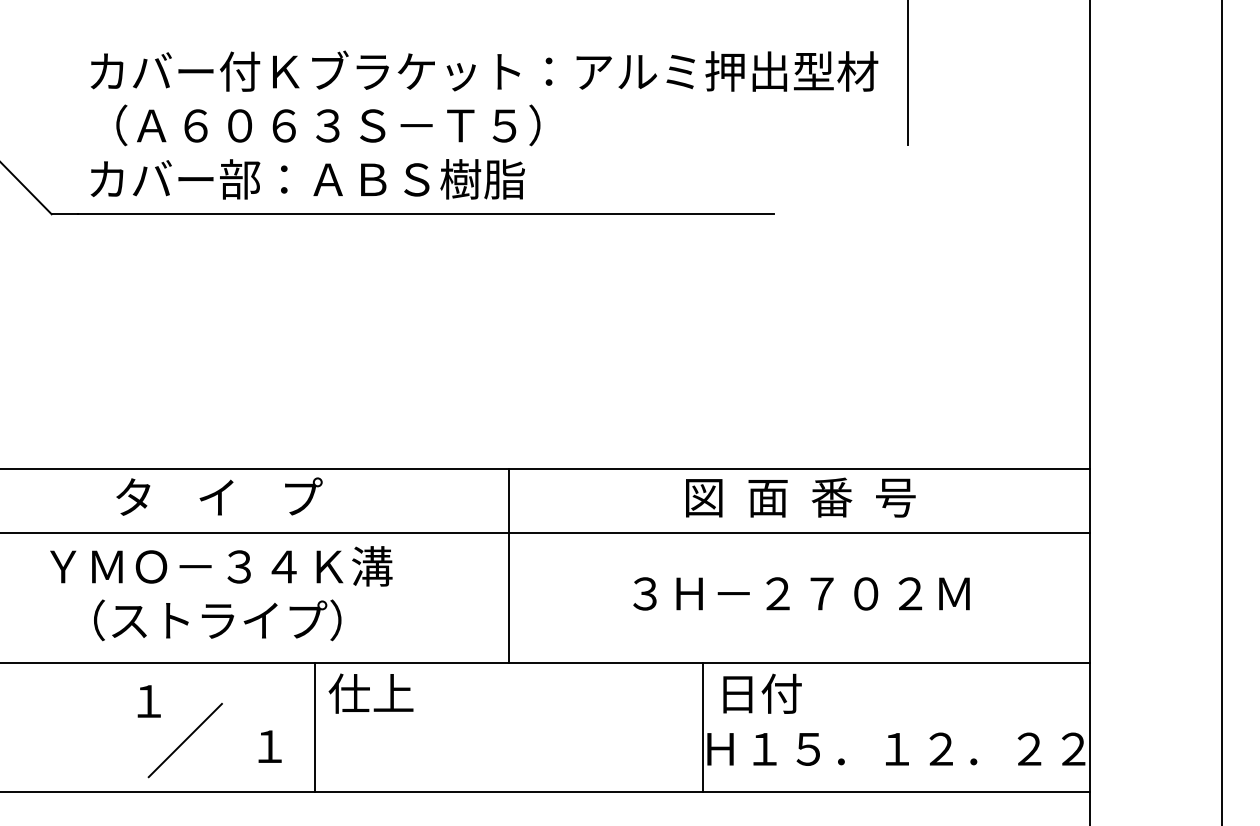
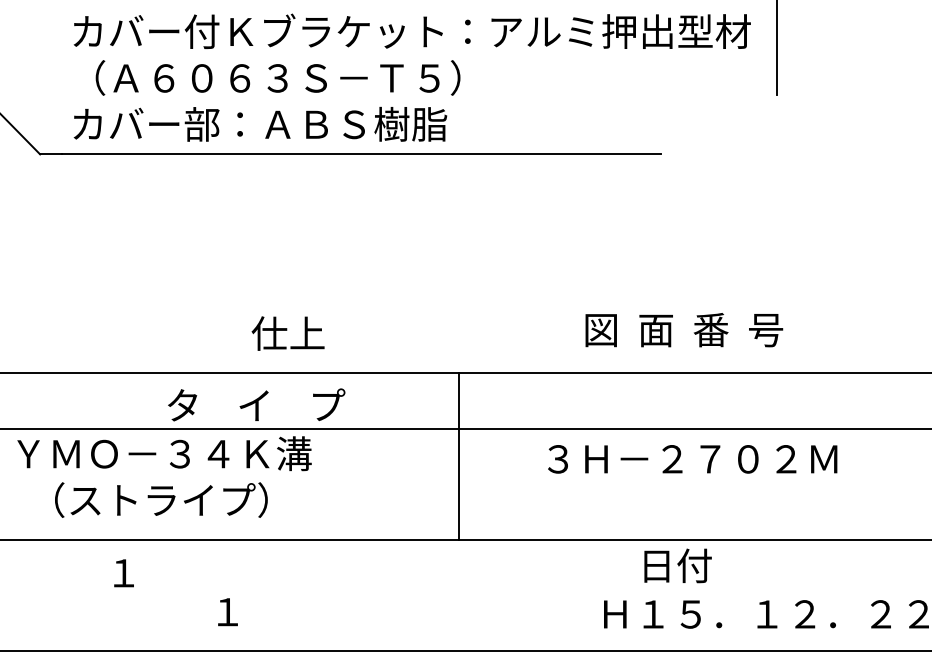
text: (219, 496) -> (256, 404), moved
text: (800, 497) -> (684, 329), moved
line: (508, 565) -> (458, 456), moved
text: (221, 593) -> (164, 477), moved
text: (801, 593) -> (692, 458), moved
text: (370, 693) -> (287, 333), moved
text: (762, 693) -> (678, 565), moved
line: (314, 727) -> (266, 595), removed
line: (702, 727) -> (599, 595), removed
line: (184, 740) -> (154, 606), removed

